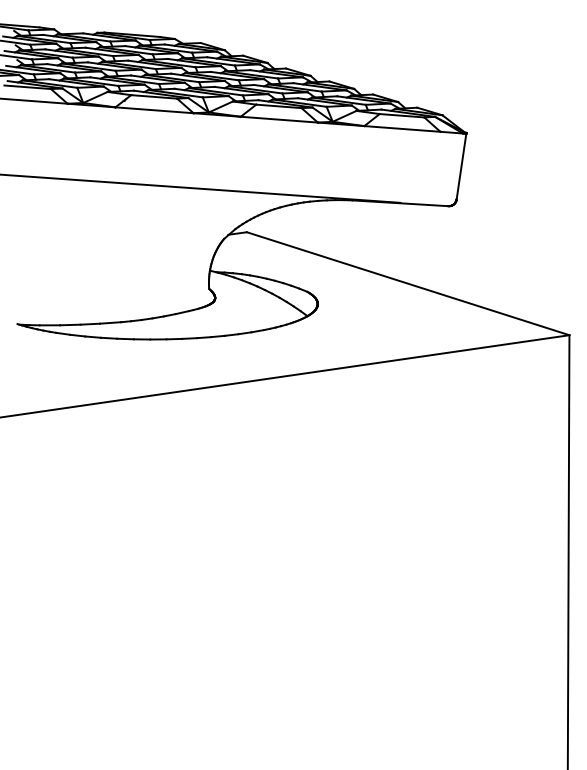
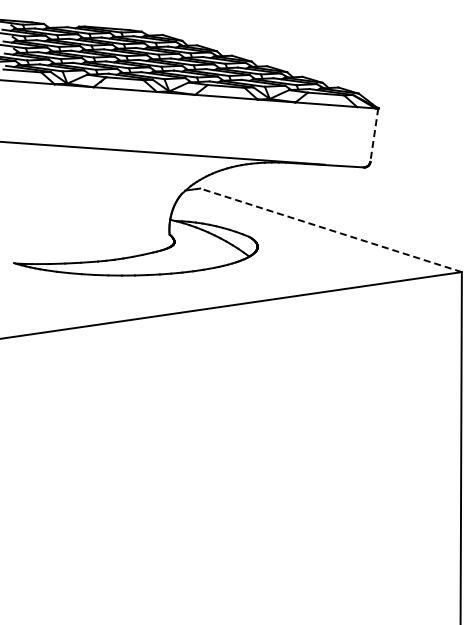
line: (461, 166) -> (374, 135), solid -> dashed
line: (407, 283) -> (330, 230), solid -> dashed

